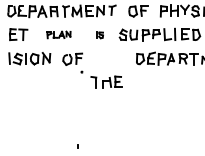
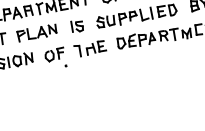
part: (58, 34) -> (36, 32), size x1.67
part: (99, 34) -> (77, 25), size x1.67
part: (106, 81) -> (89, 48), moved

